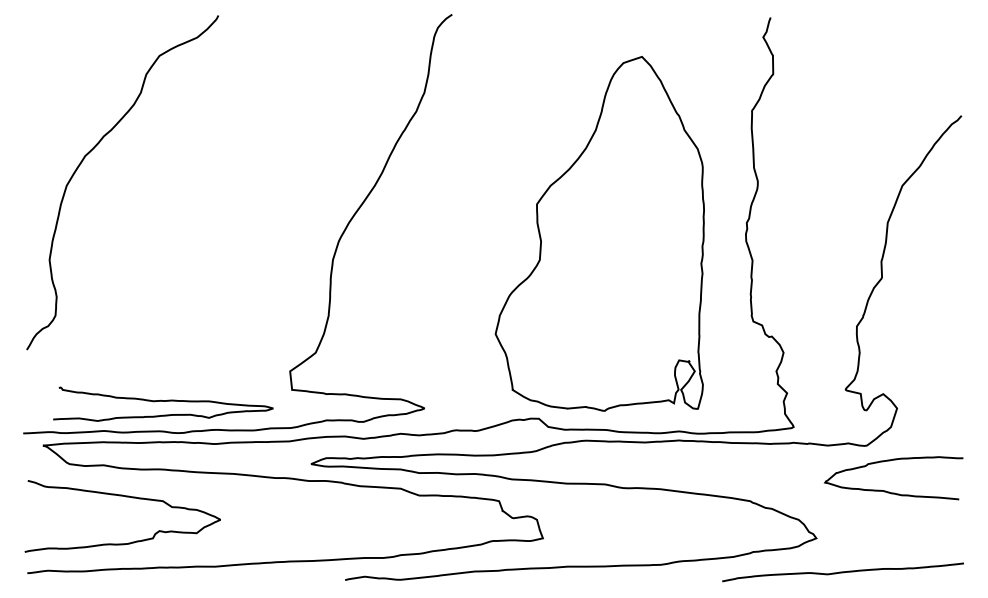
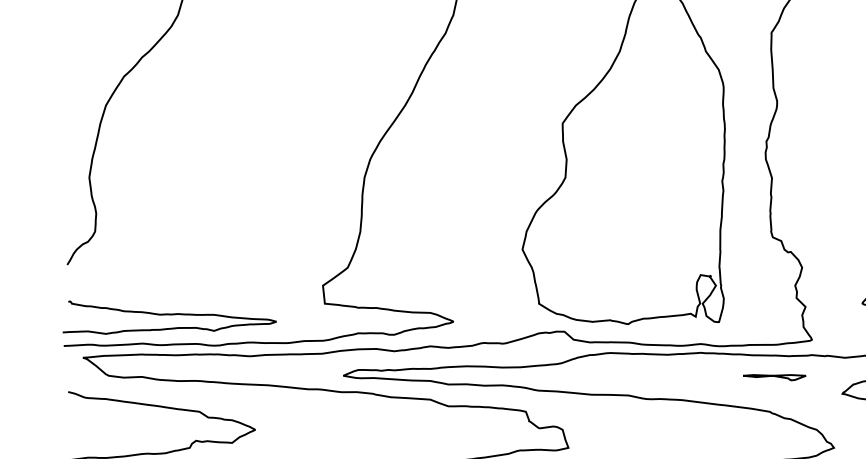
curve: (163, 401) -> (169, 314), moved
part: (754, 465) -> (773, 377), added

